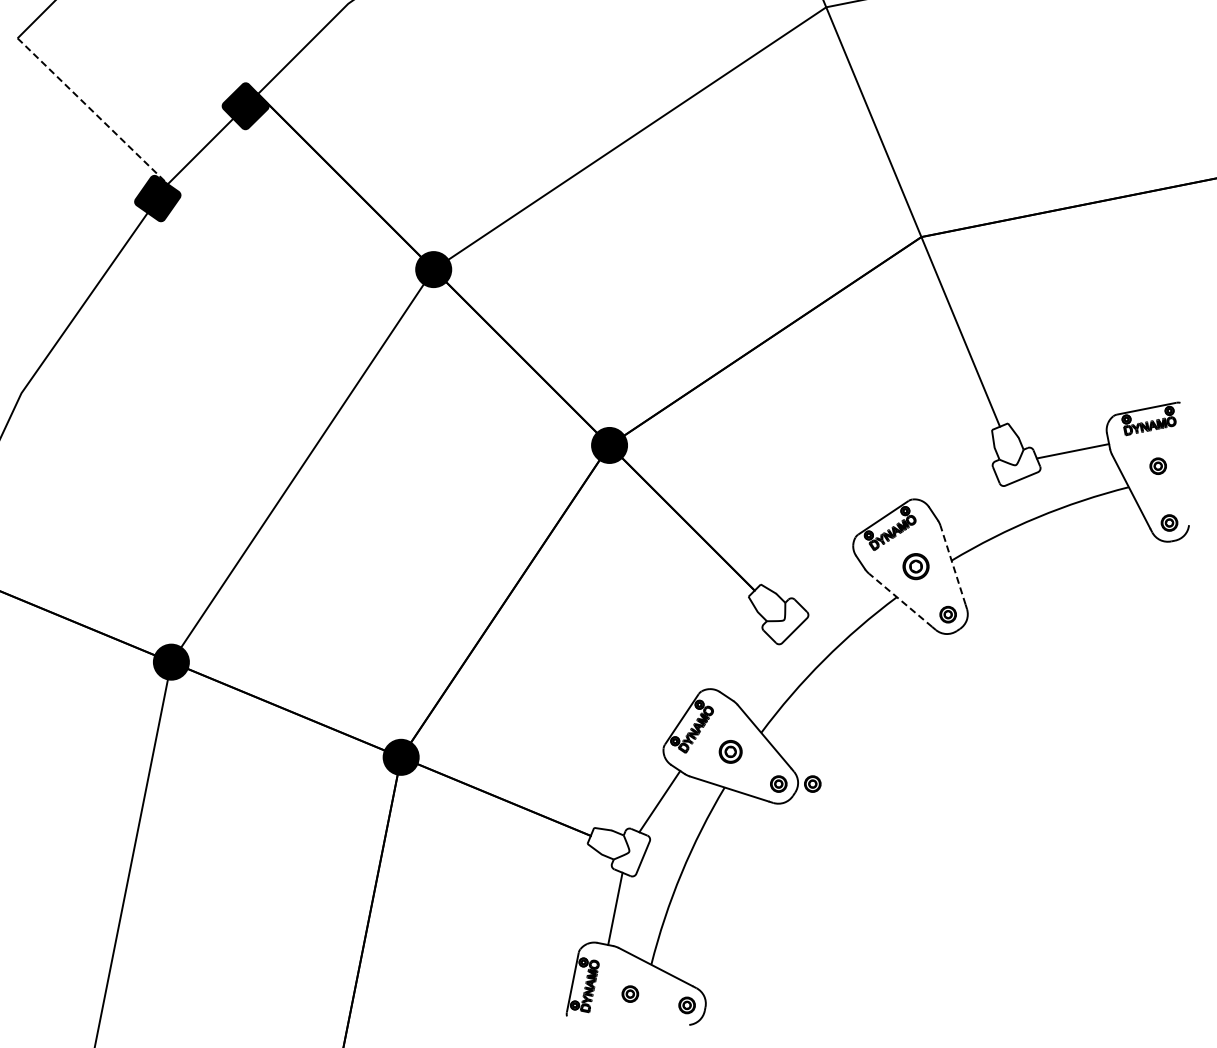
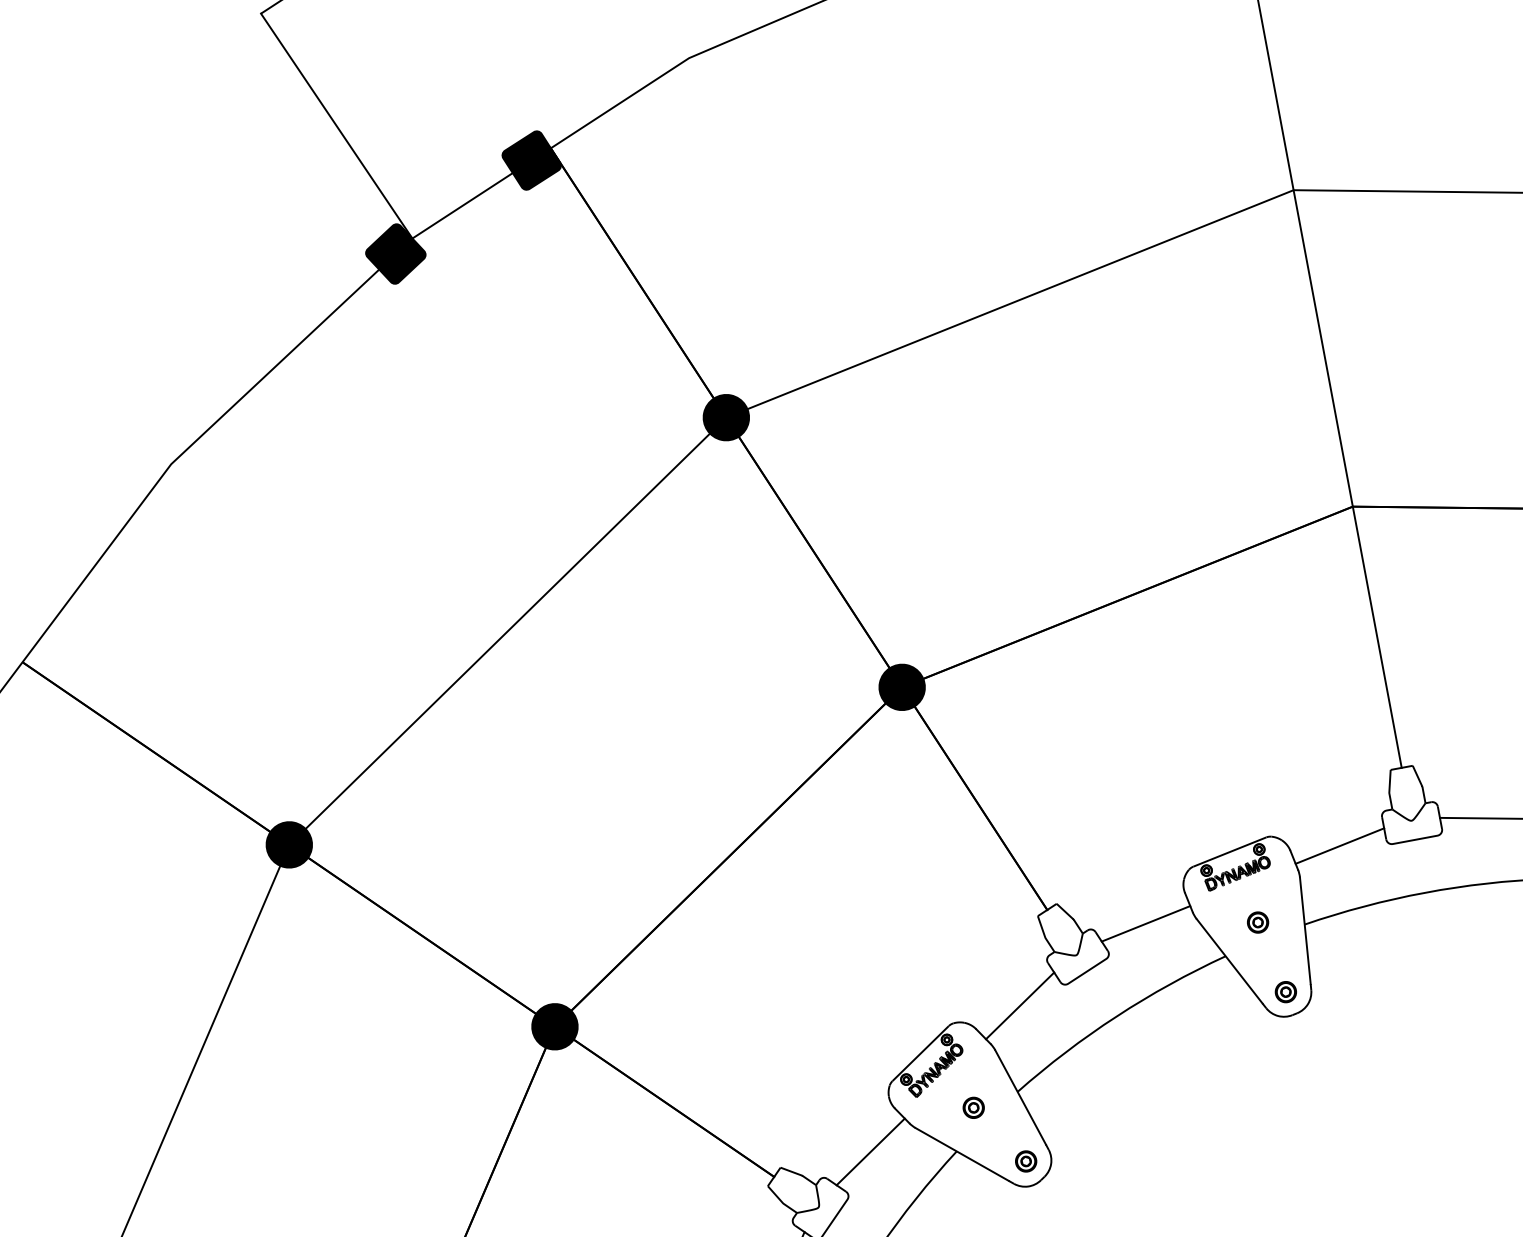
line: (92, 111) -> (336, 126), dashed -> solid
line: (965, 495) -> (1339, 845), added
line: (952, 564) -> (1304, 929), dashed -> solid
part: (915, 566) -> (1257, 922), size x0.62
line: (831, 584) -> (1146, 922), added
line: (900, 599) -> (1229, 960), dashed -> solid
line: (748, 667) -> (1018, 1005), added
part: (730, 751) -> (973, 1107), size x0.71
part: (812, 783) -> (1068, 1169), removed

